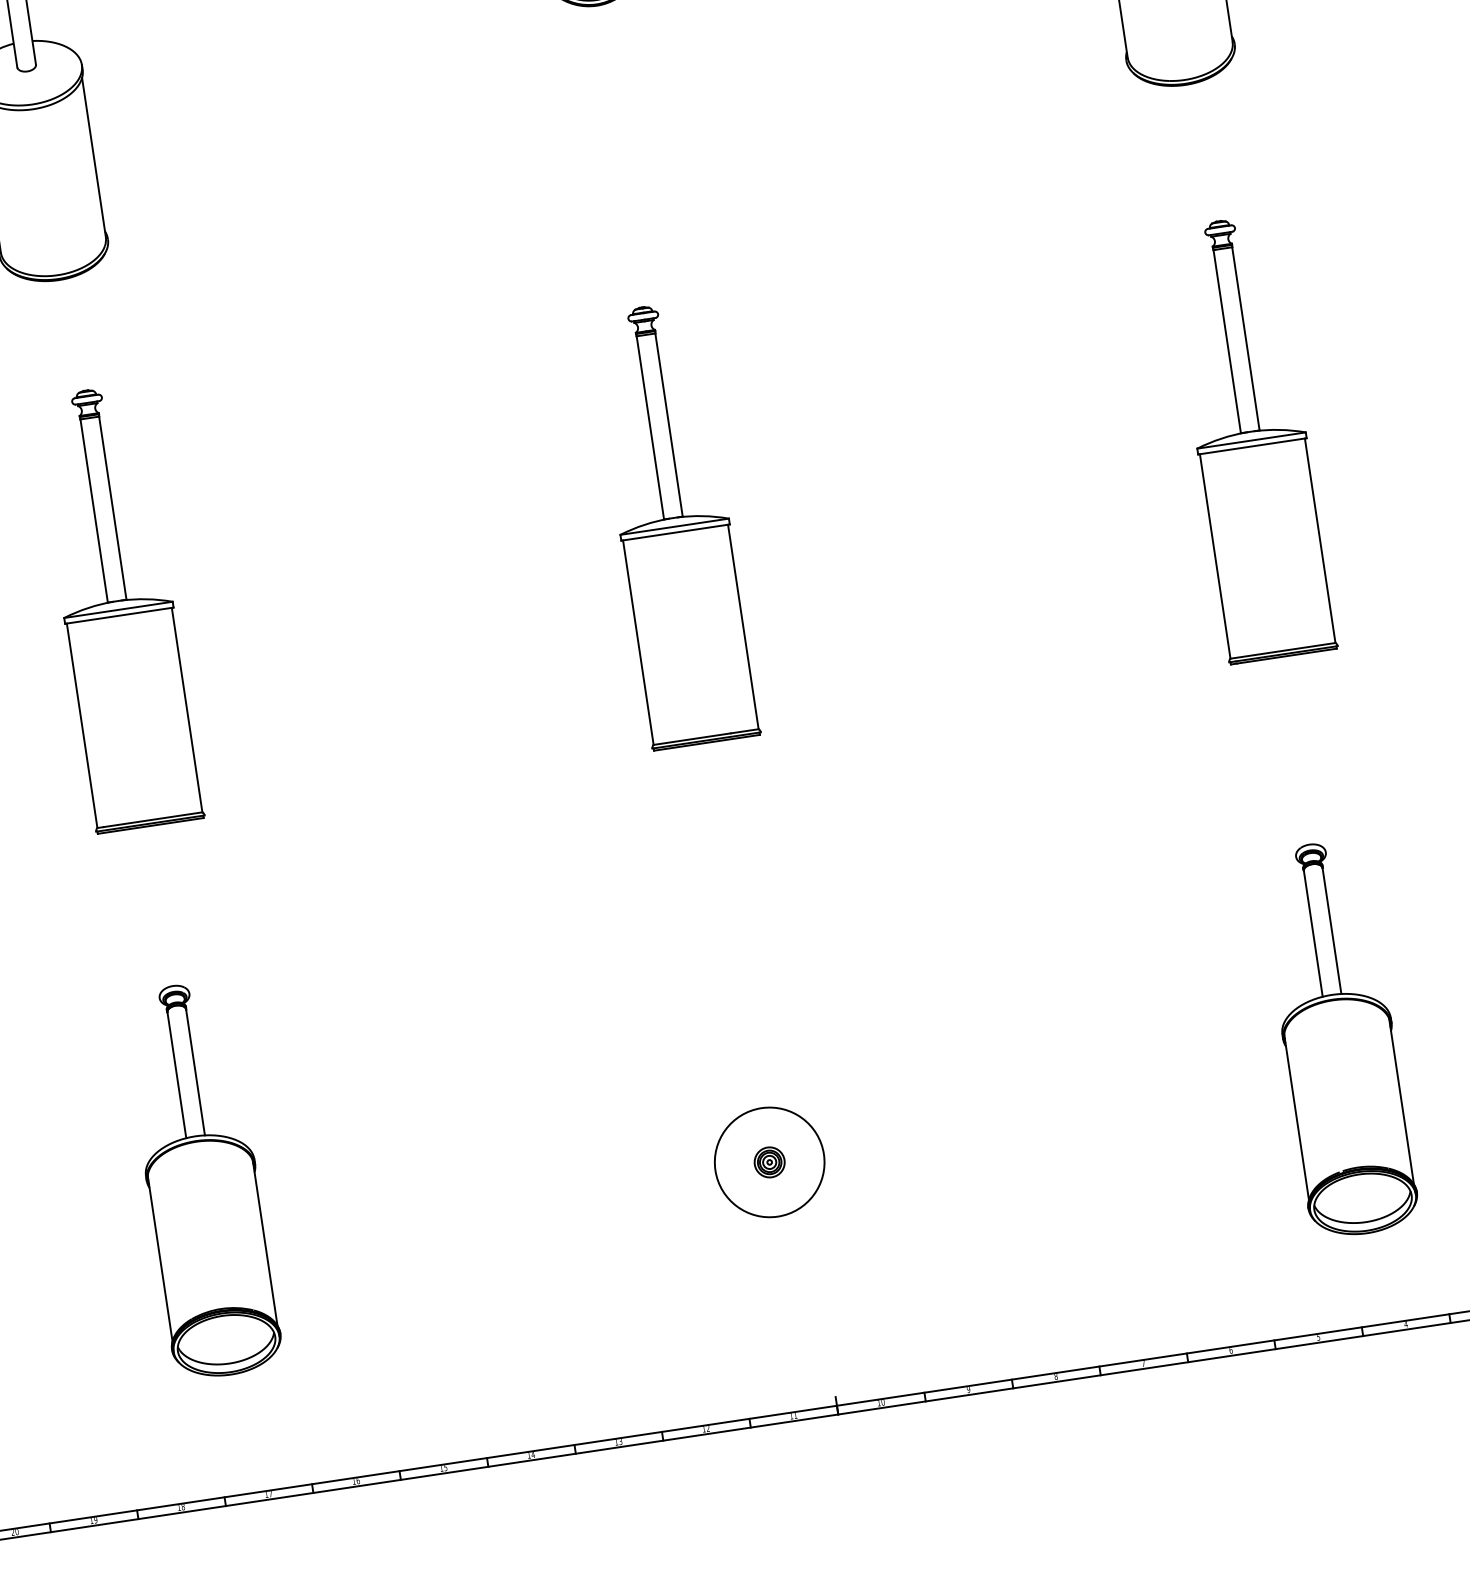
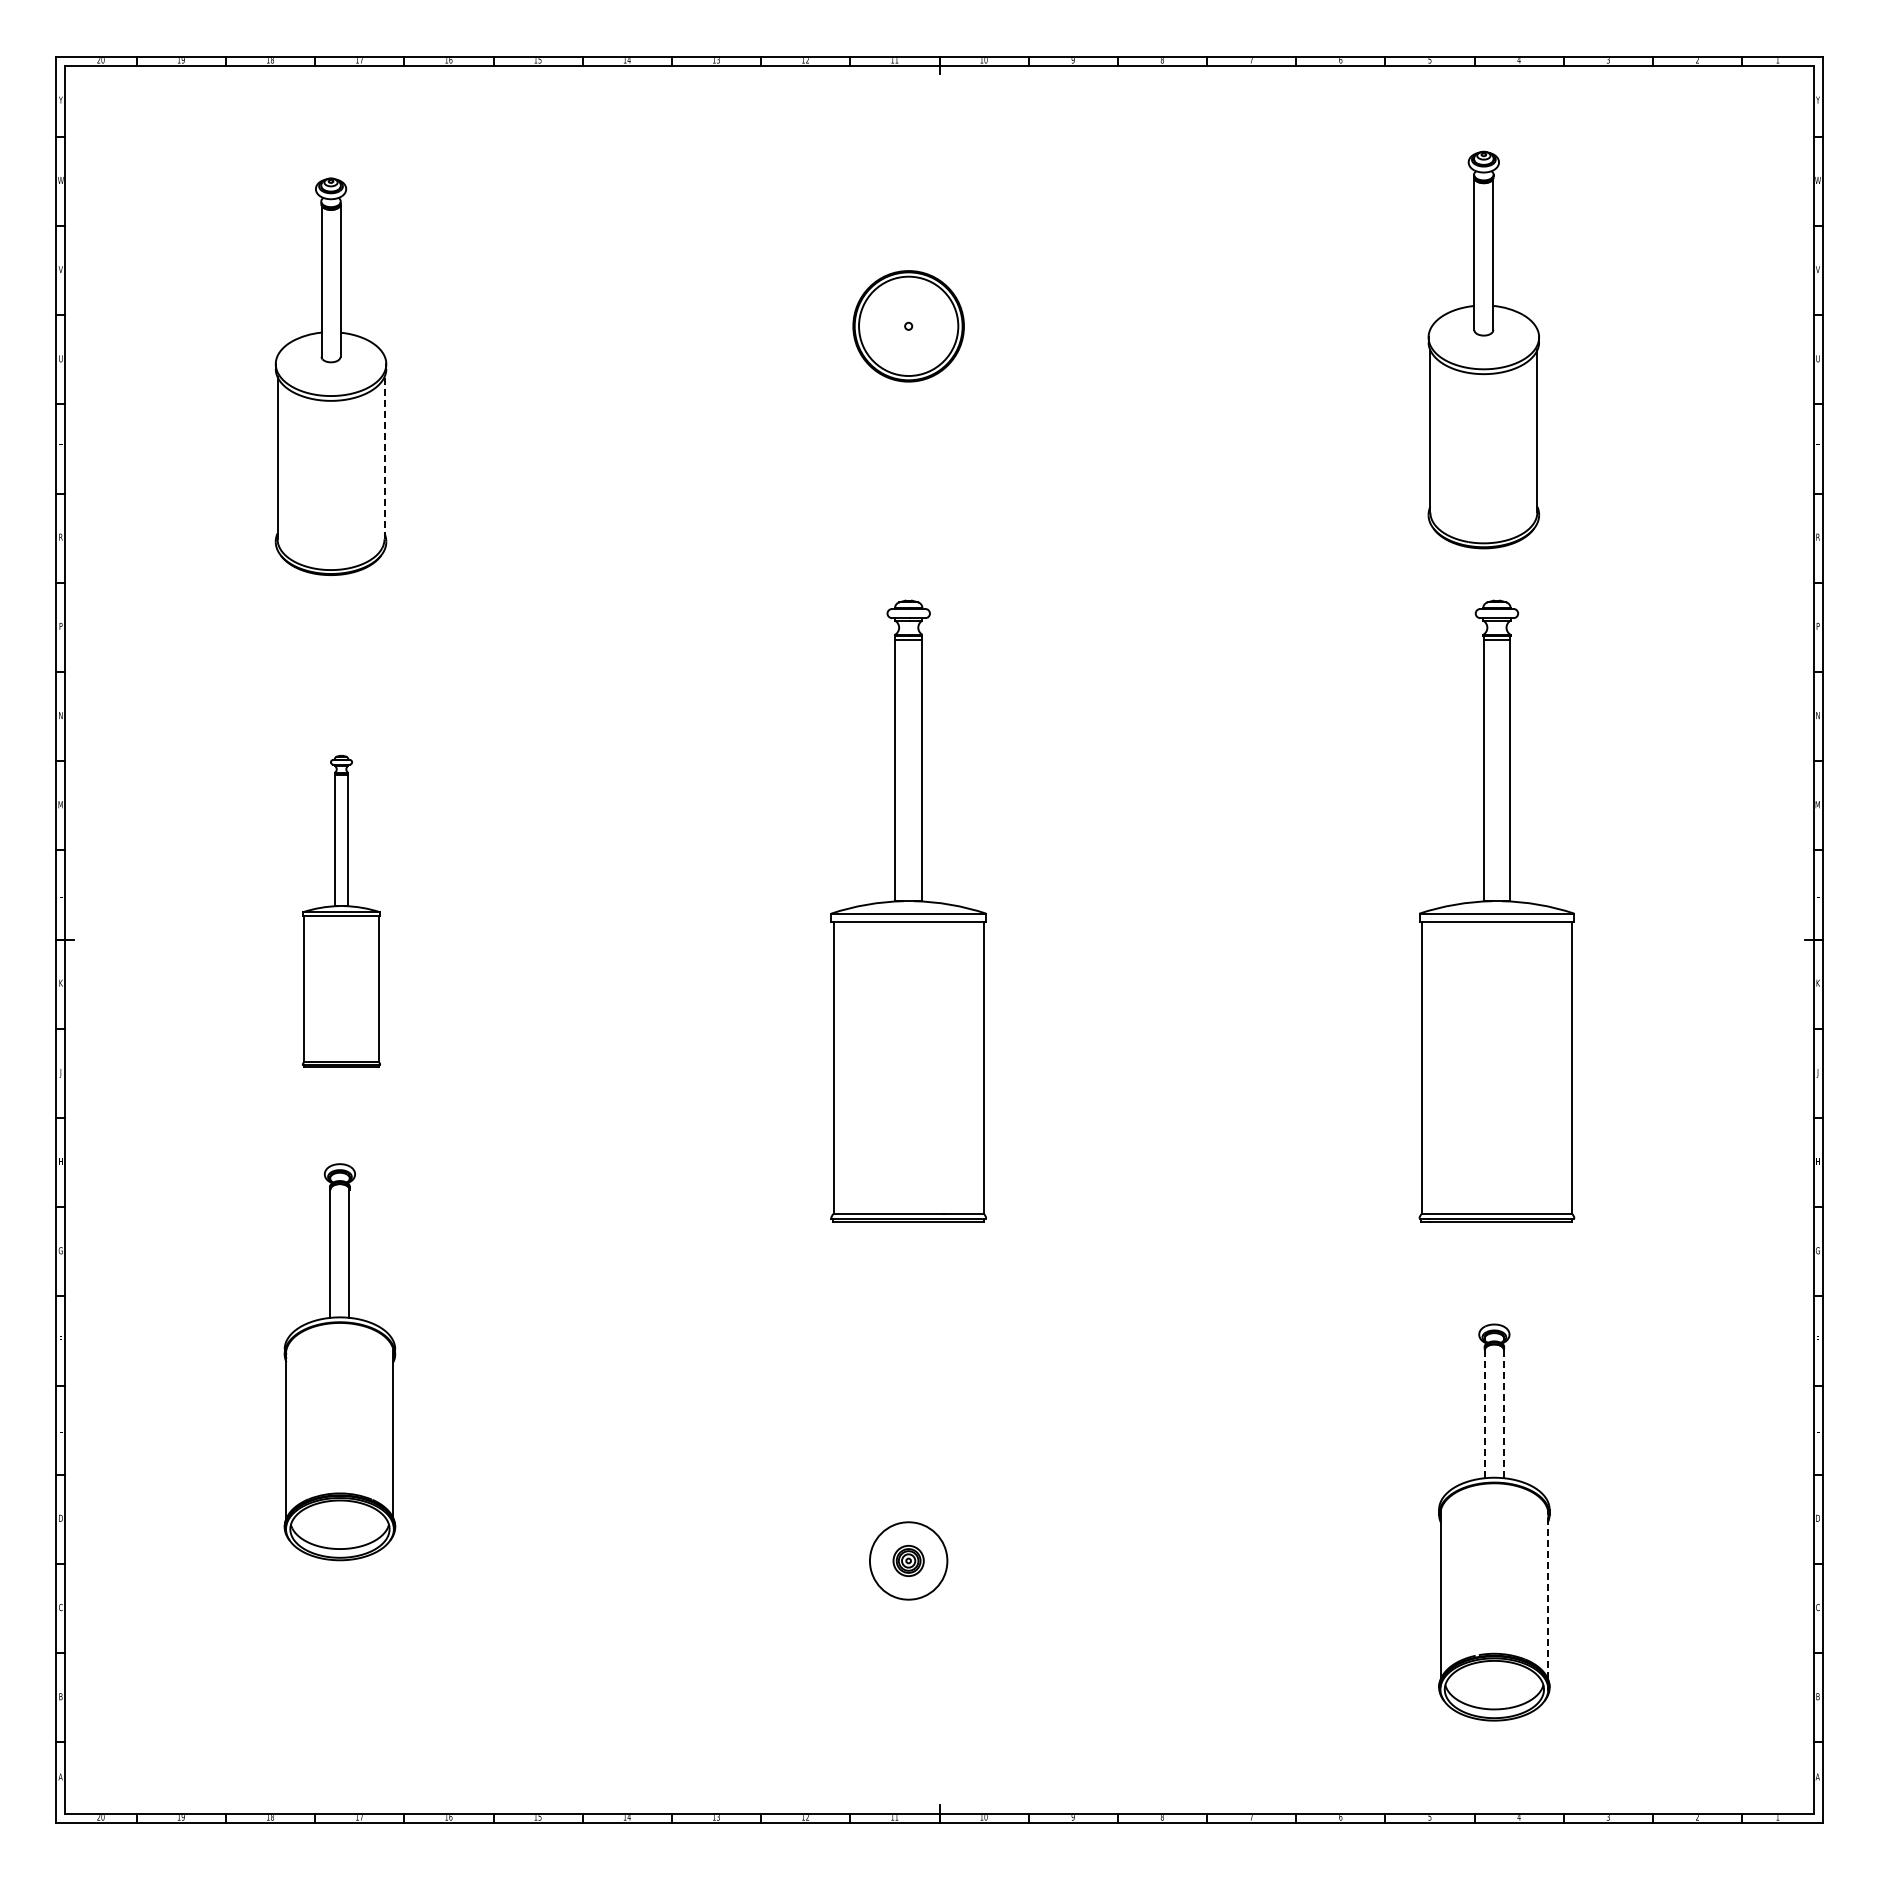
line: (93, 156) -> (384, 457), solid -> dashed
part: (1250, 438) -> (1496, 910), size x1.4
part: (674, 524) -> (908, 910), size x1.4
part: (118, 607) -> (341, 910), size x0.7
line: (1331, 930) -> (1503, 1413), solid -> dashed
line: (1313, 934) -> (1484, 1414), solid -> dashed
line: (1401, 1101) -> (1547, 1594), solid -> dashed
circle: (769, 1161) -> (908, 1560), size x0.7
part: (201, 1180) -> (339, 1362), moved

